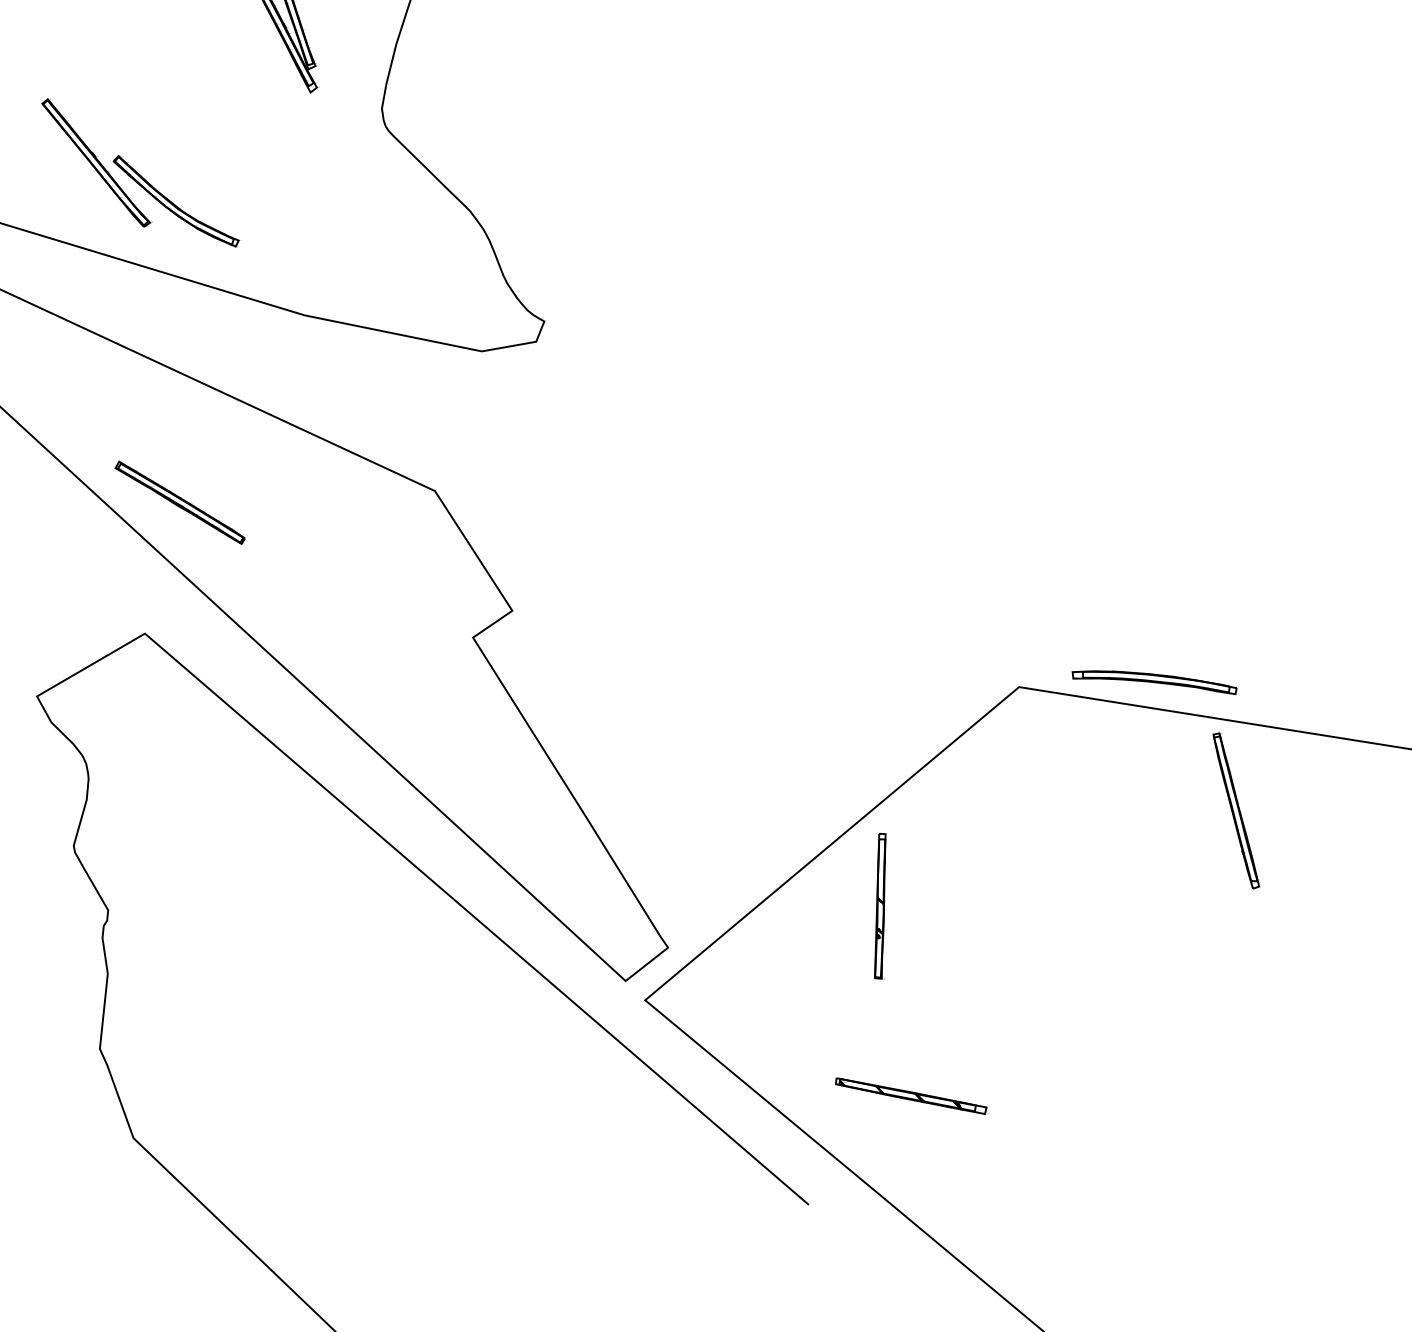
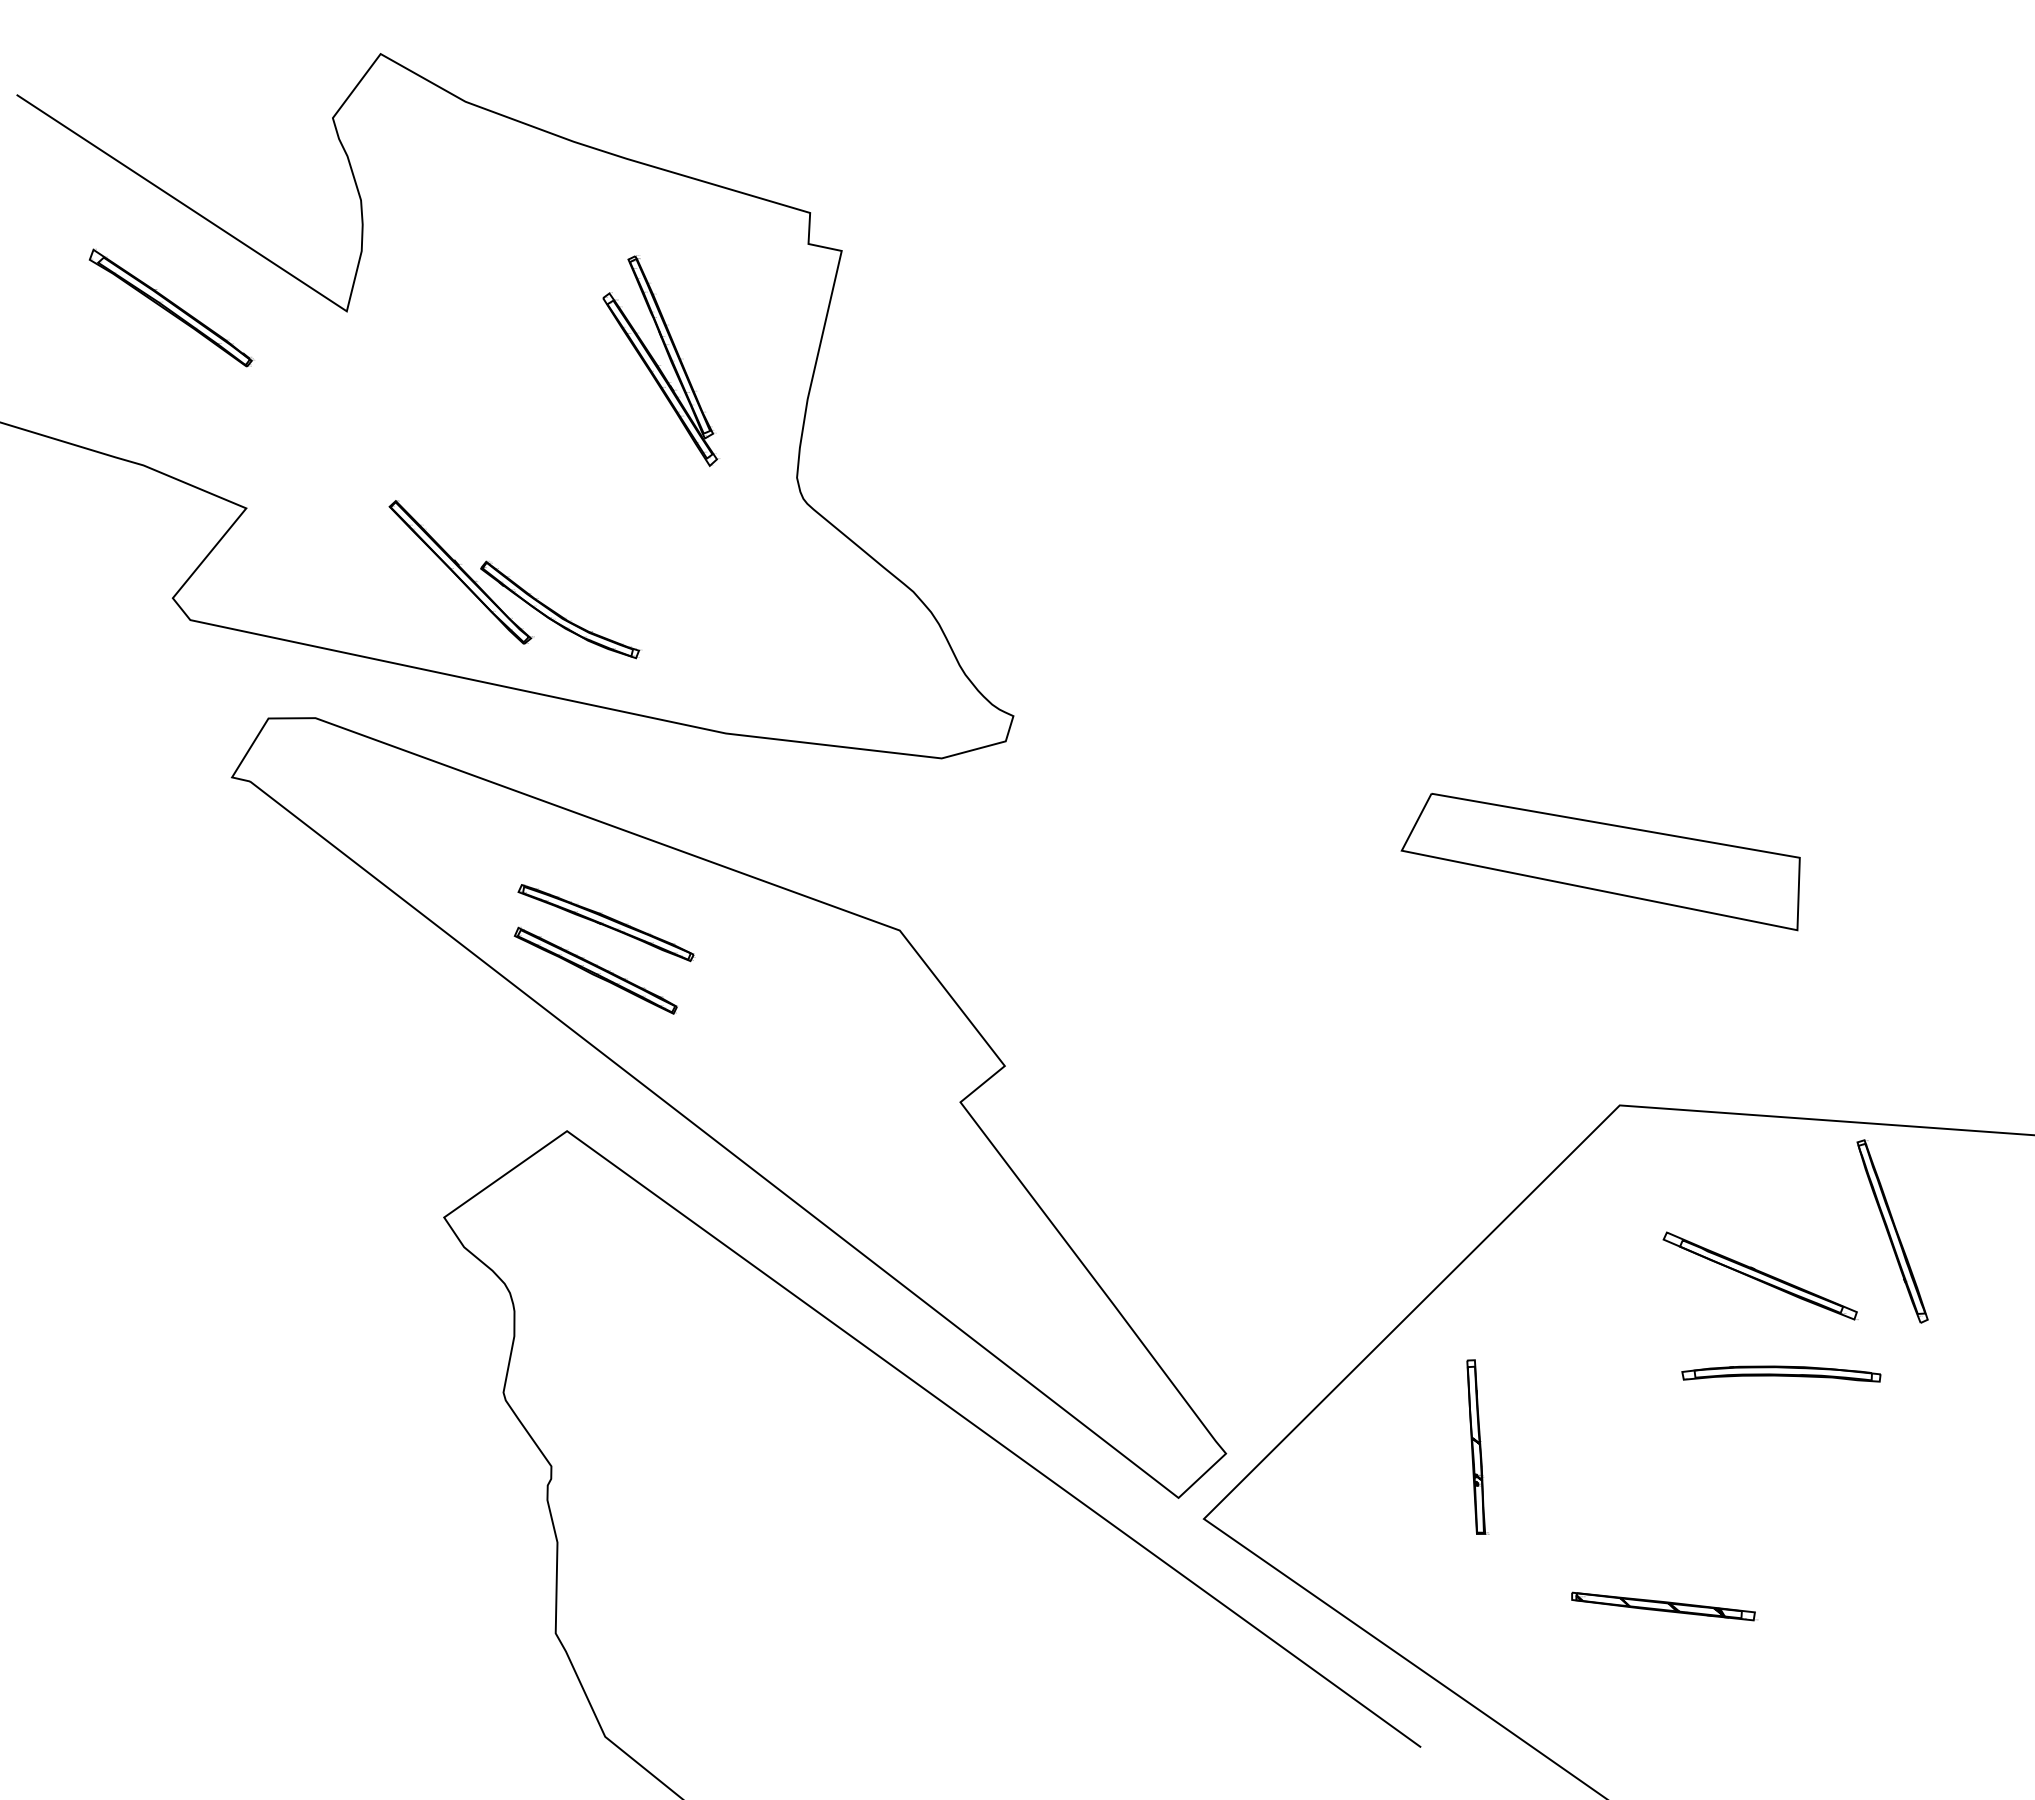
part: (192, 464) -> (606, 923), added
part: (1020, 484) -> (1600, 862), added
part: (1154, 680) -> (1781, 1373), moved
part: (1123, 838) -> (1760, 1275), added
part: (881, 905) -> (1477, 1446), moved
part: (912, 1096) -> (1664, 1606), moved

